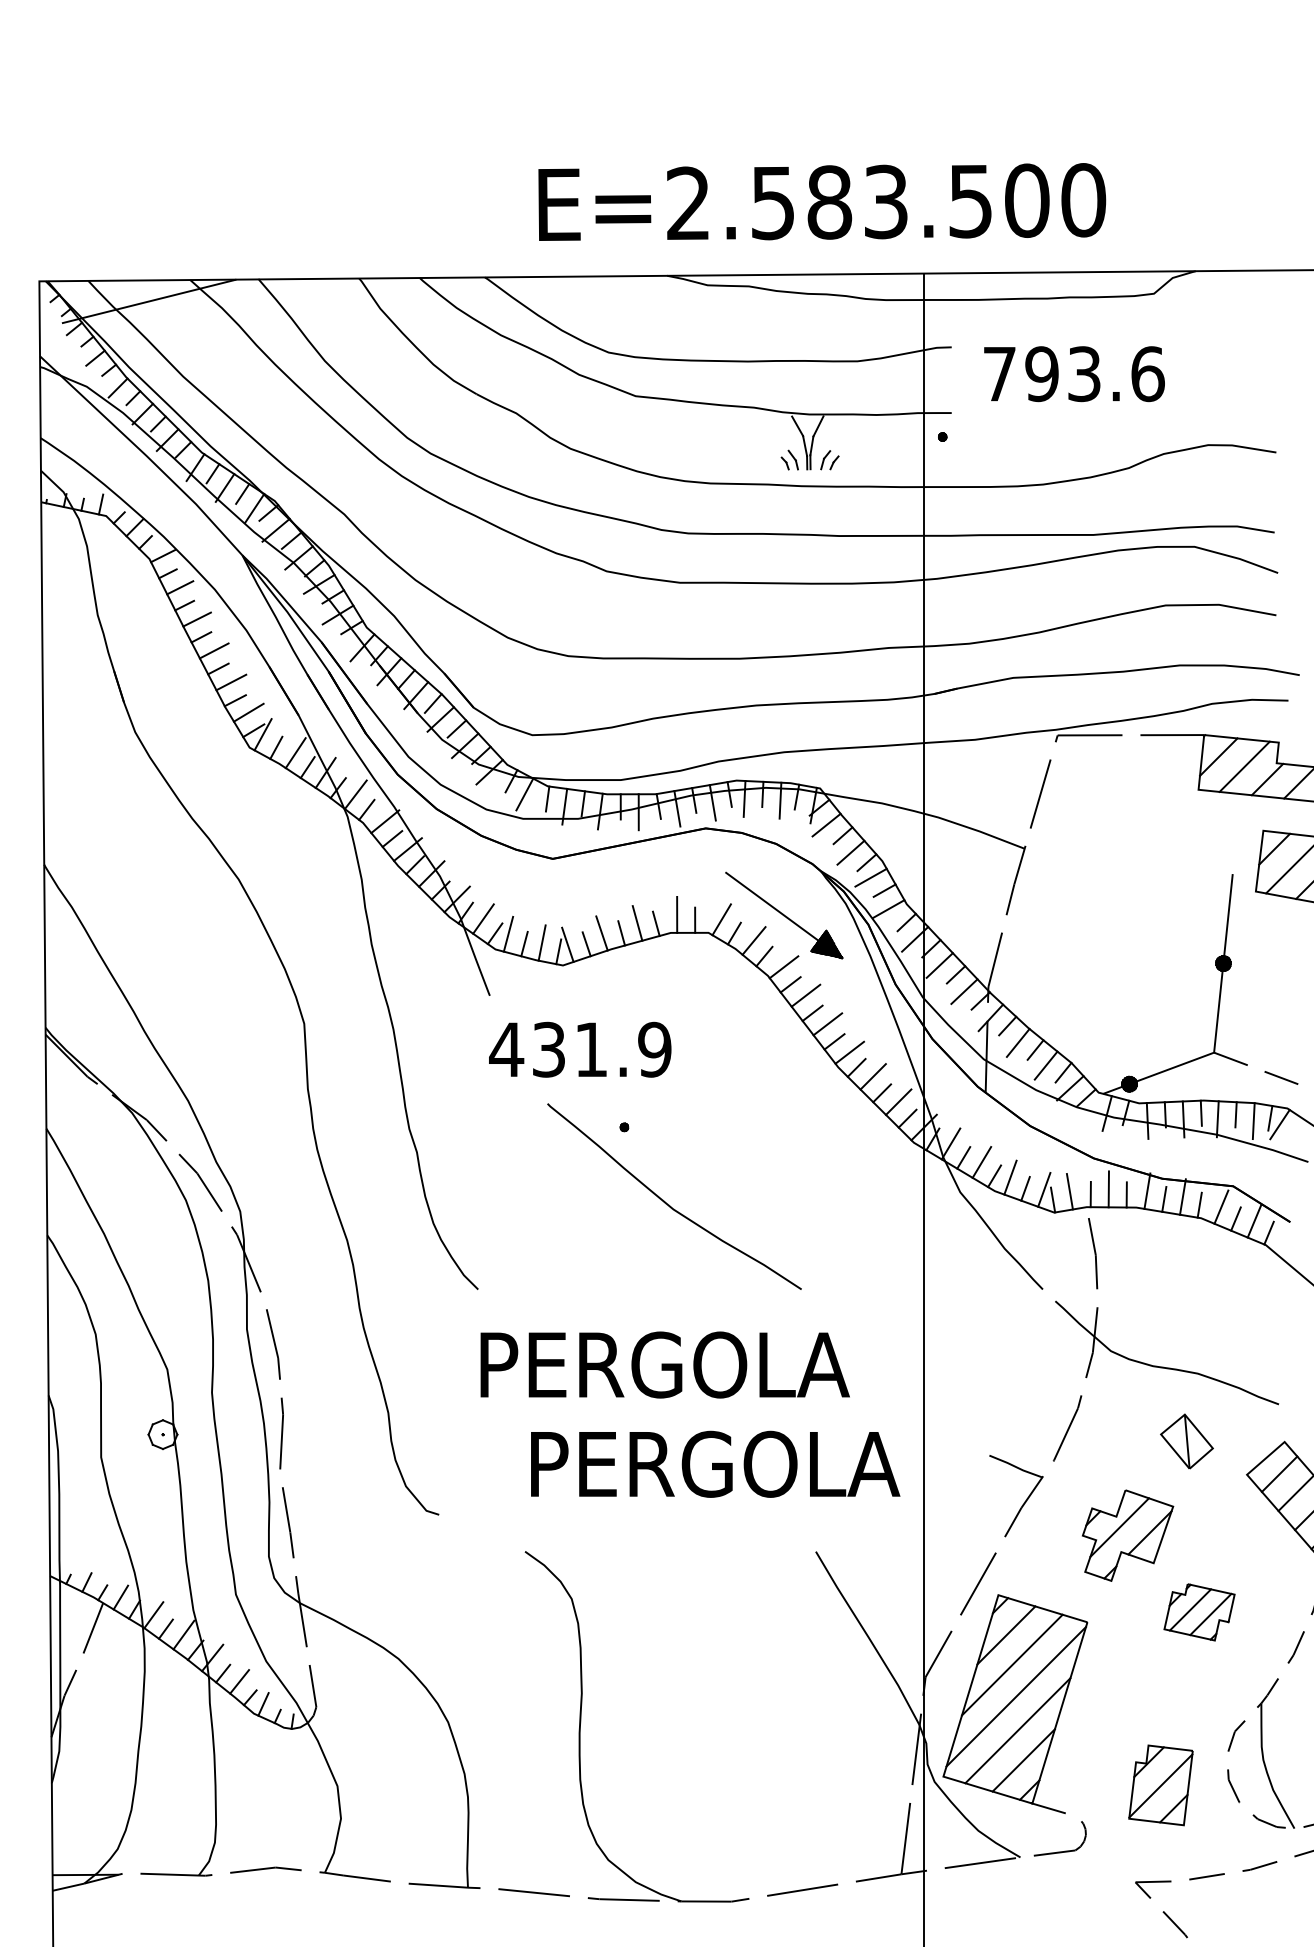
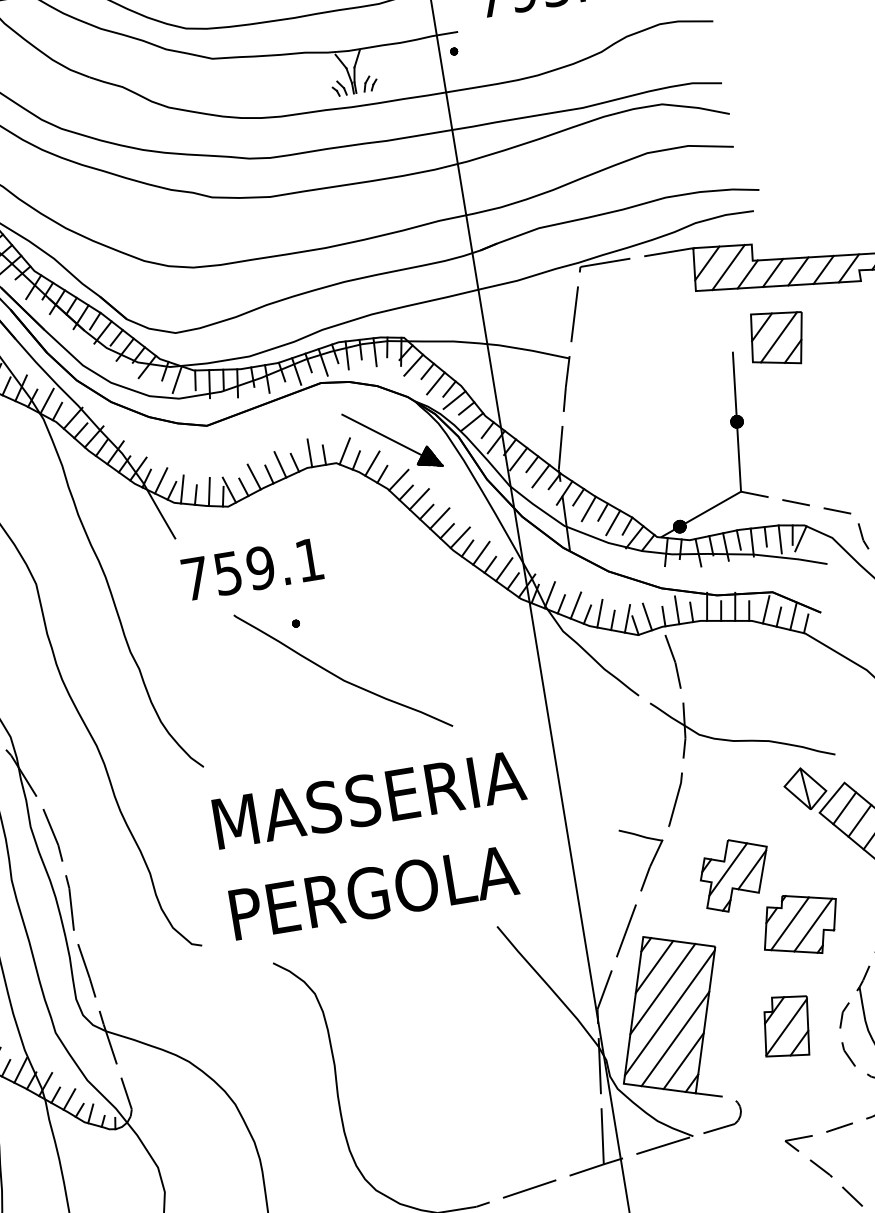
text: (580, 1049) -> (252, 569), 431.9 -> 759.1
text: (684, 1364) -> (372, 798), PERGOLA -> MASSERIA
part: (1186, 1441) -> (805, 788), moved
text: (715, 1463) -> (374, 891), moved
part: (1199, 1612) -> (800, 924), size x1.43
part: (1160, 1785) -> (786, 1026), moved

